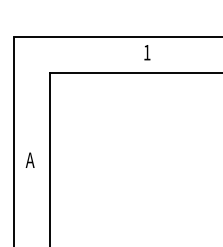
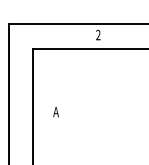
text: (147, 51) -> (98, 34), 1 -> 2
text: (29, 160) -> (55, 112), moved

